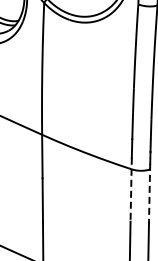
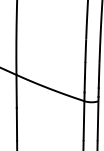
line: (131, 189) -> (84, 116), dashed -> solid
line: (149, 192) -> (97, 118), dashed -> solid

